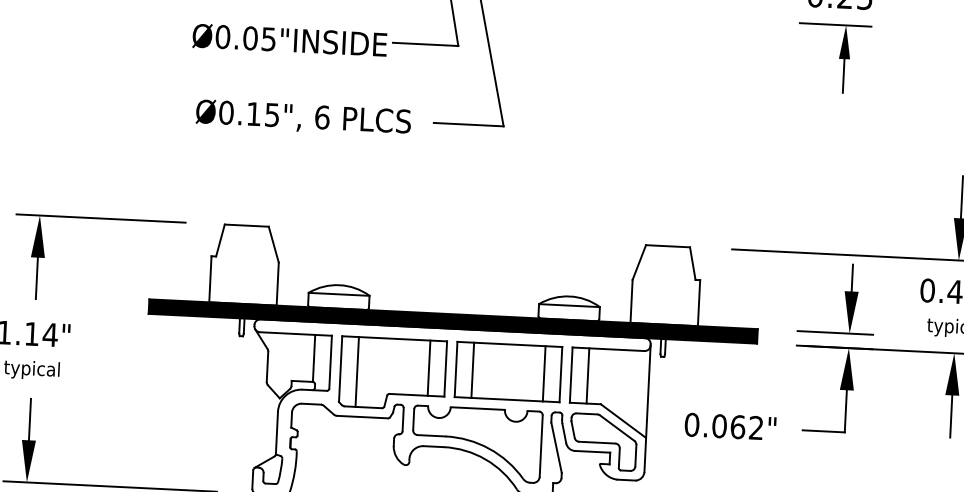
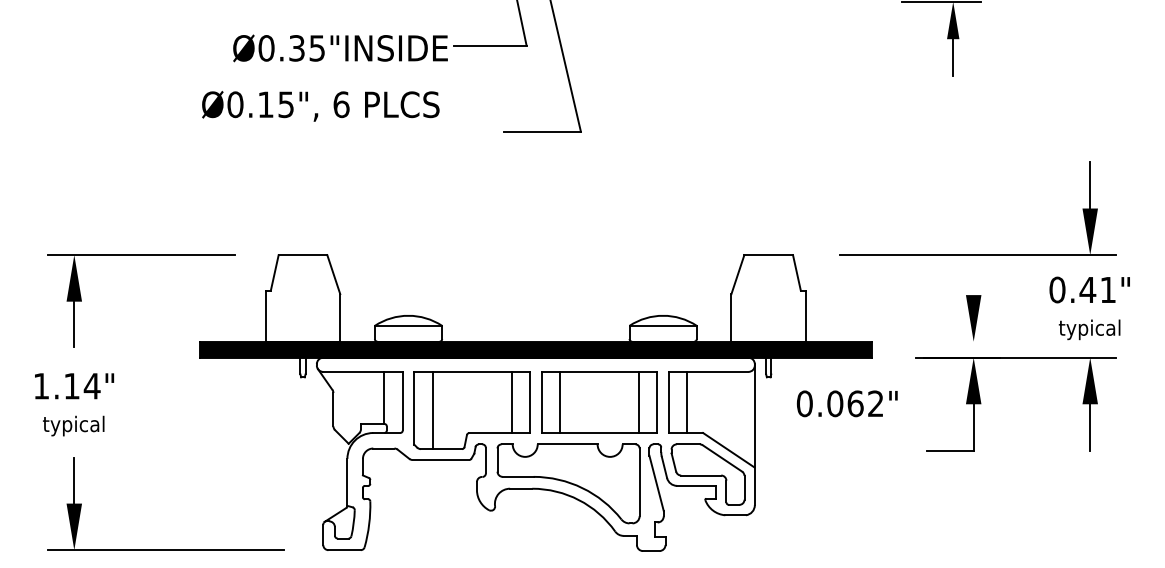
text: (250, 38) -> (297, 48), Ø0.05"INSIDE -> Ø0.35"INSIDE
text: (303, 118) -> (320, 106), moved
line: (852, 278) -> (973, 280), removed
line: (834, 332) -> (957, 341), removed
text: (730, 426) -> (847, 403), moved

